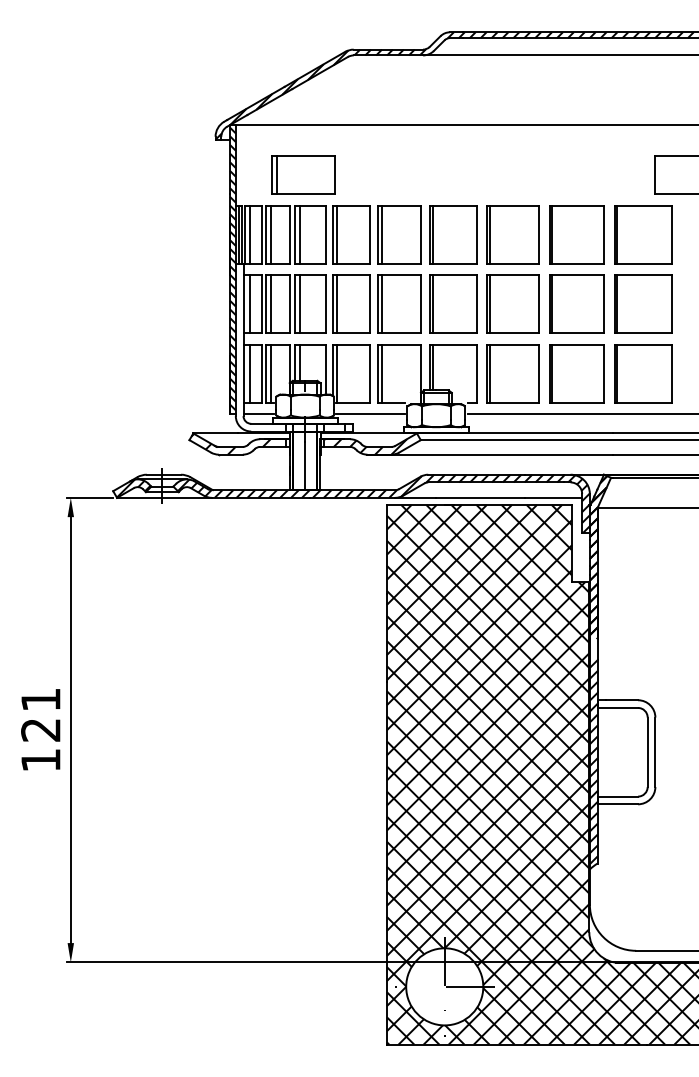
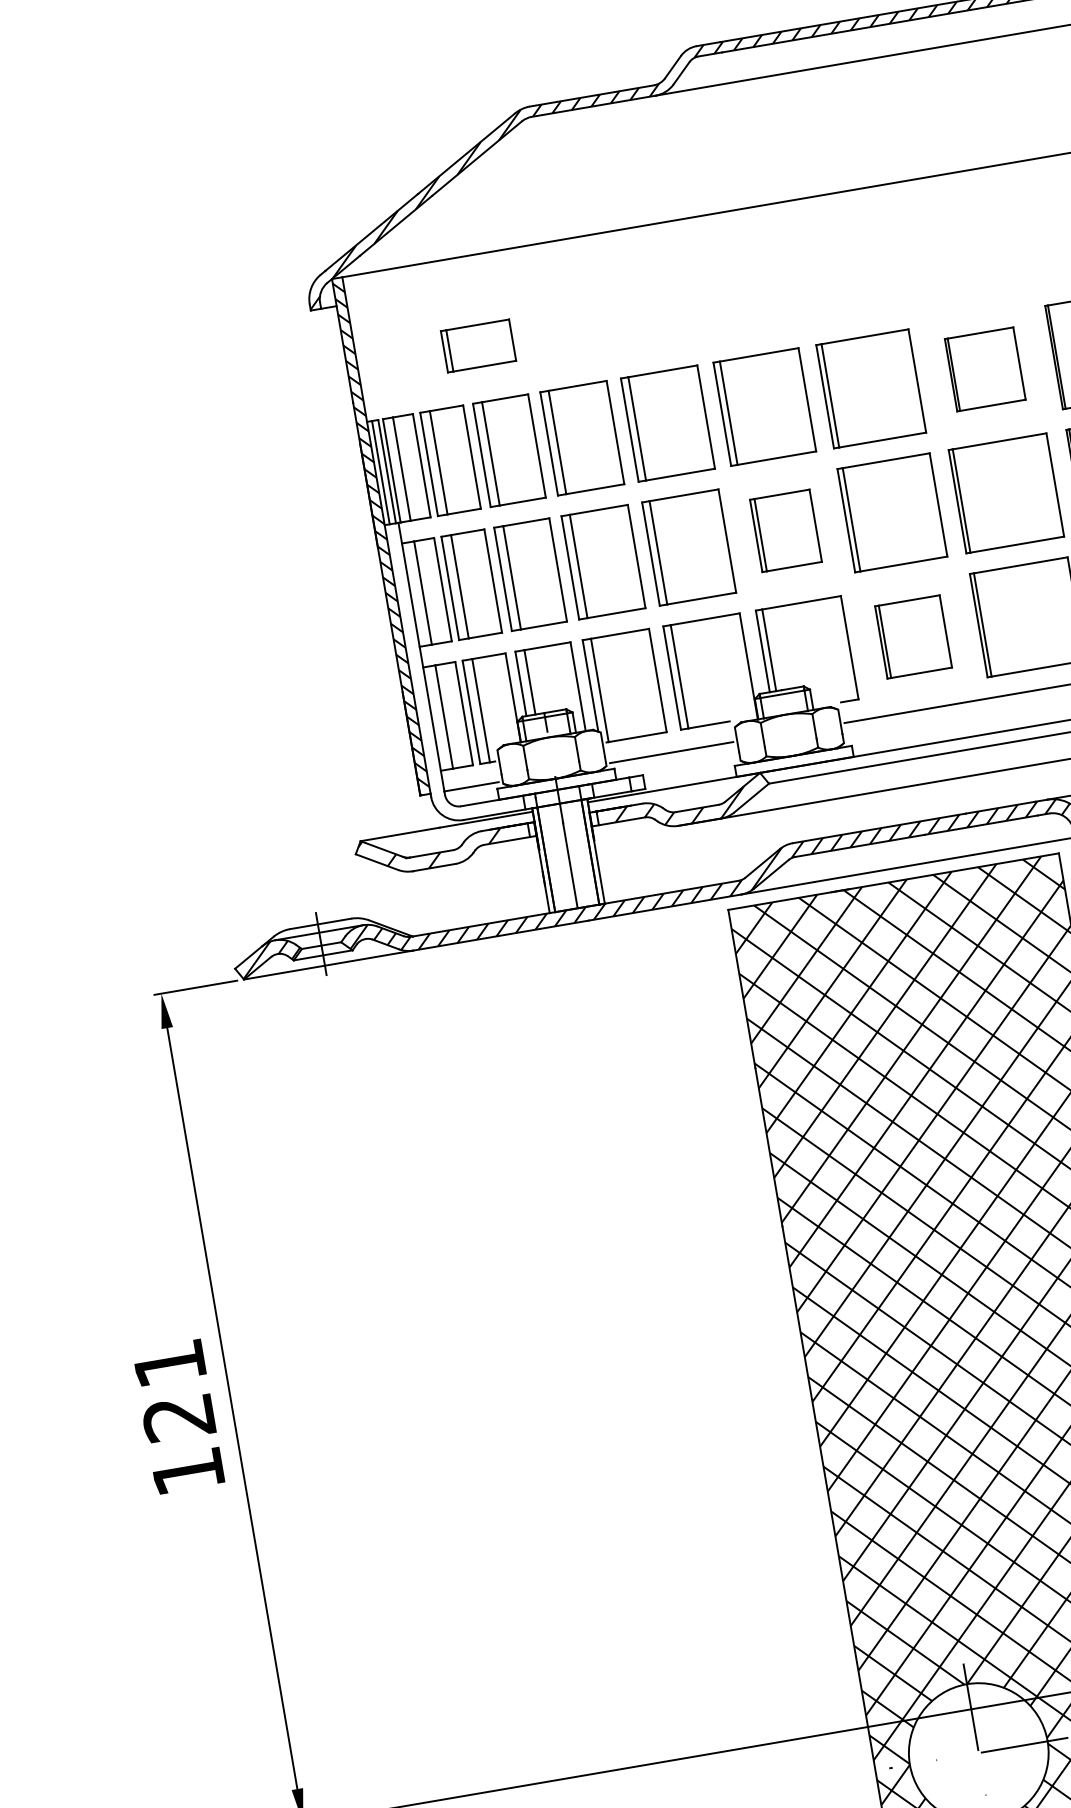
part: (303, 174) -> (478, 344), size x0.6
part: (576, 234) -> (984, 368), size x0.7
part: (453, 303) -> (785, 529), size x0.7
part: (512, 373) -> (912, 636), size x0.7

